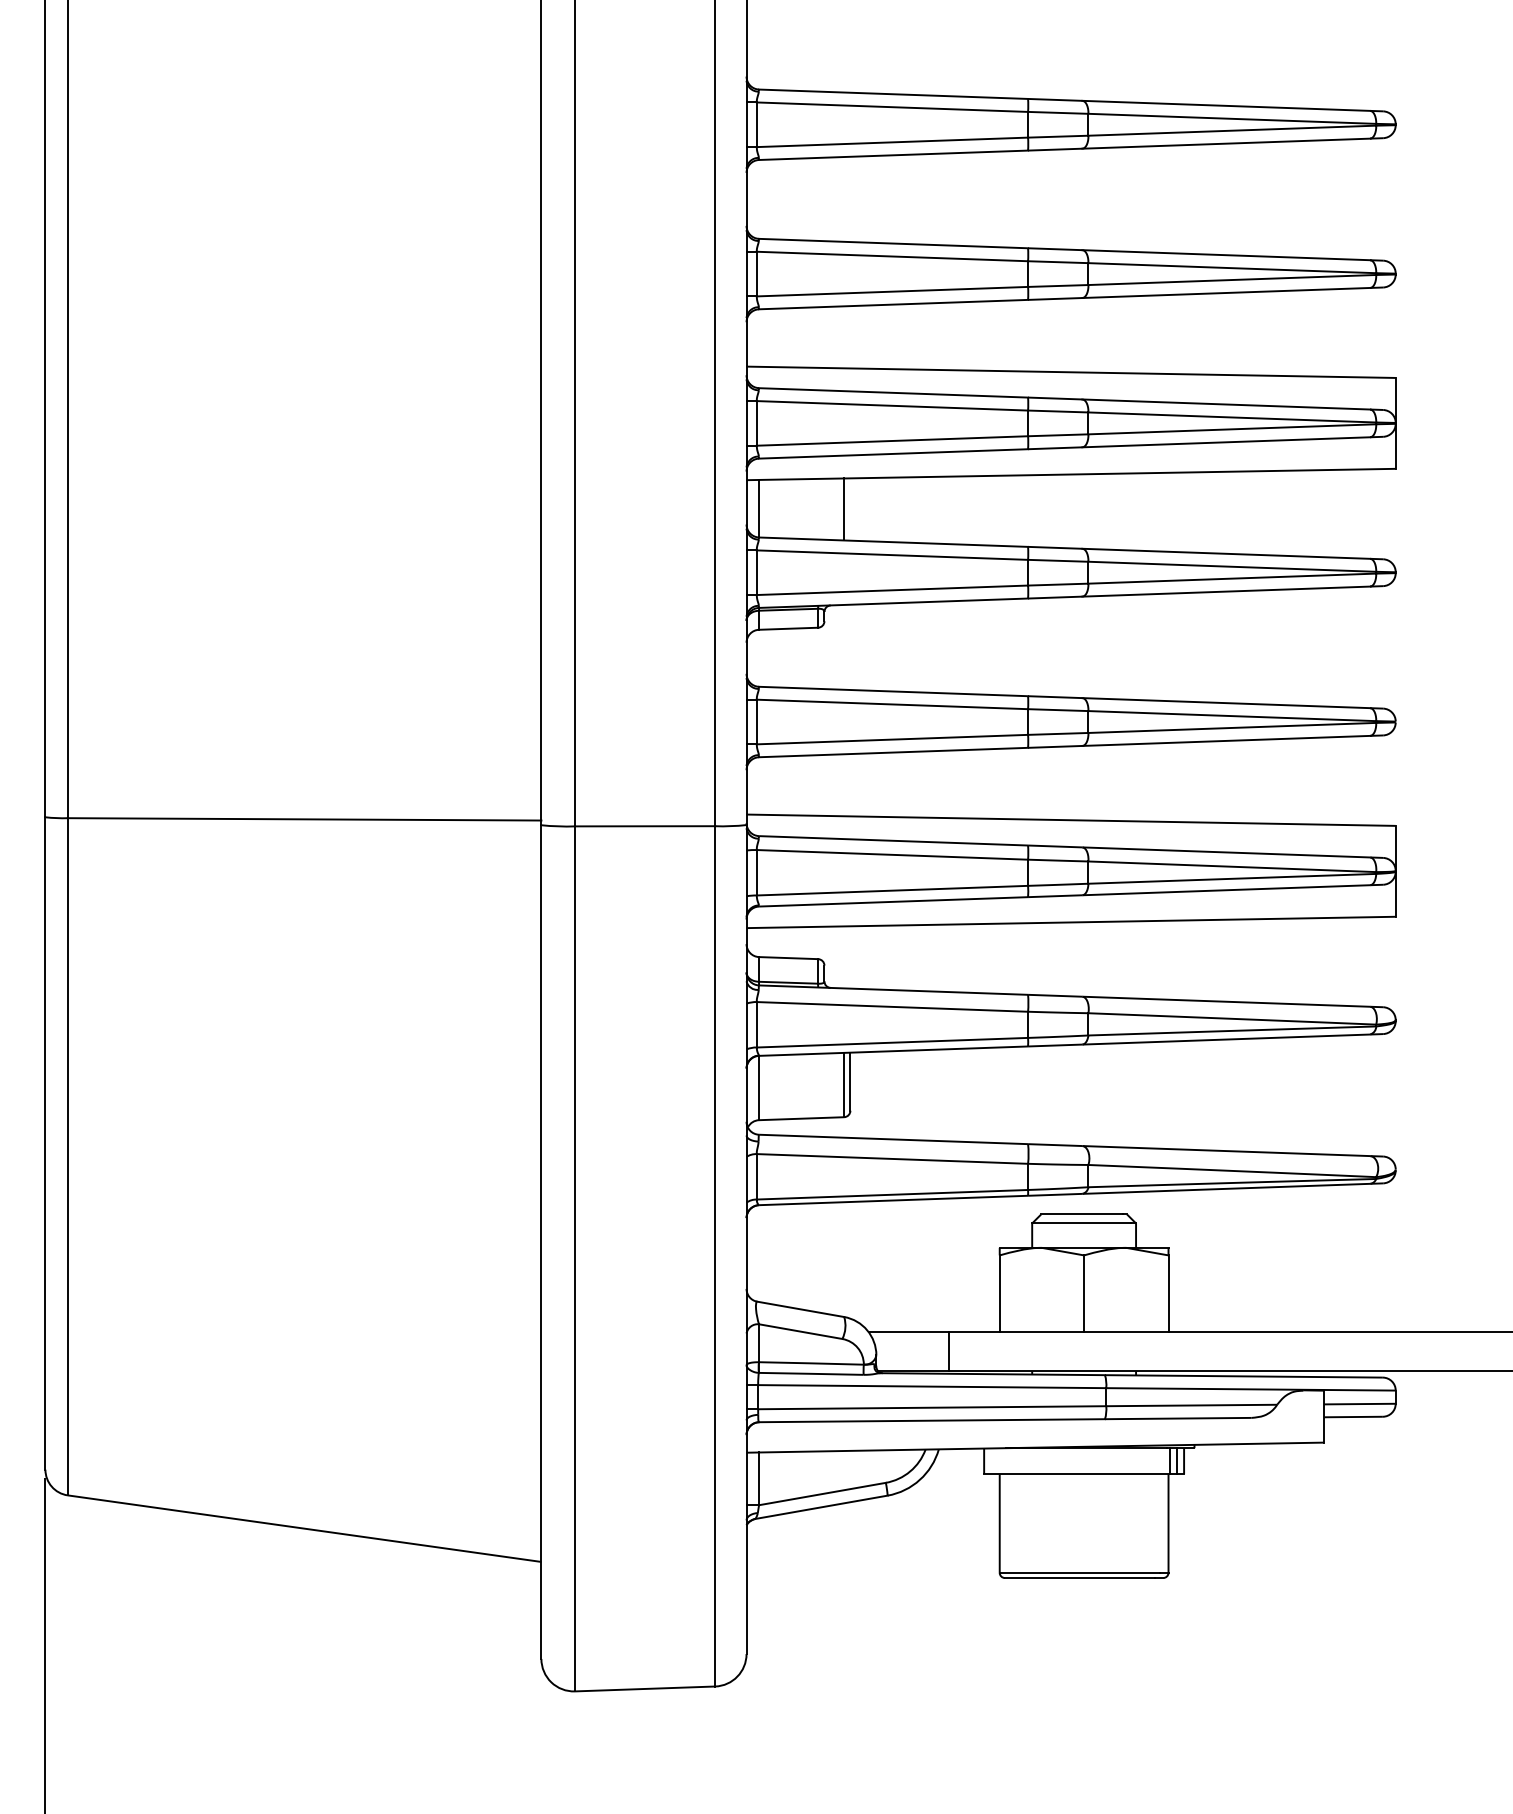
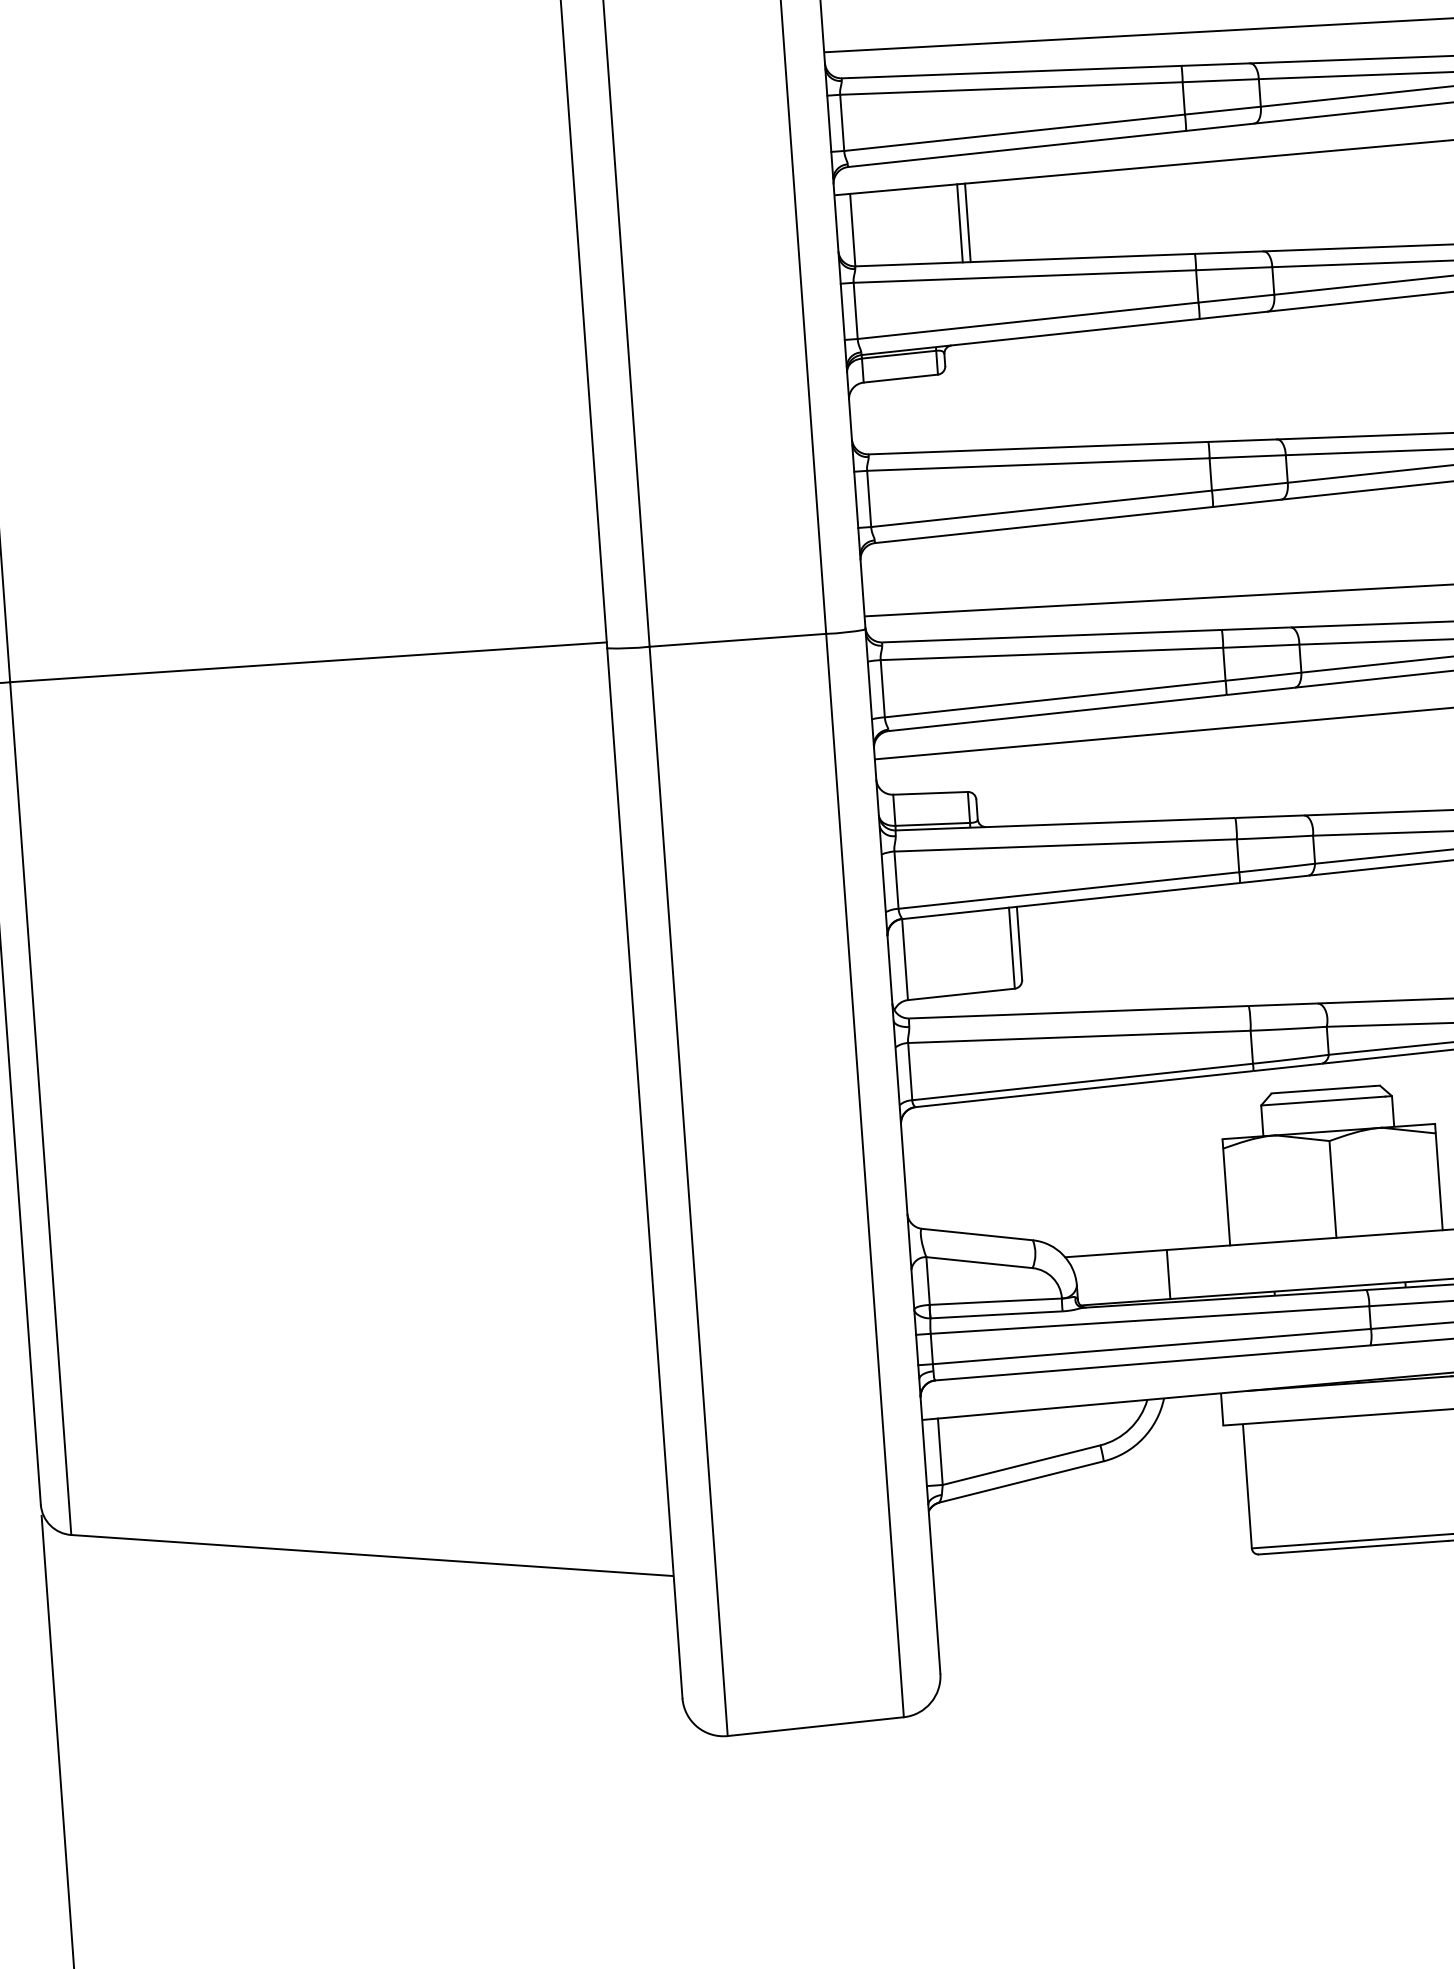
line: (850, 509) -> (967, 222), added

